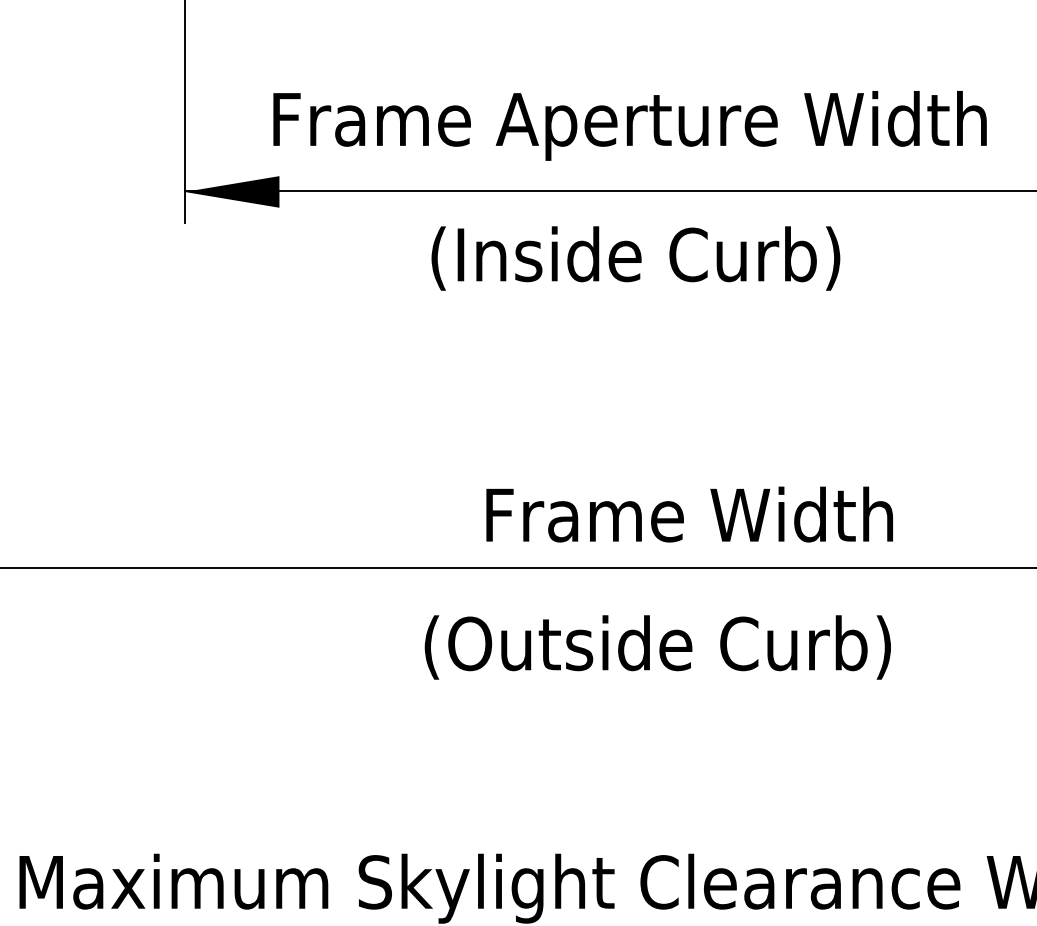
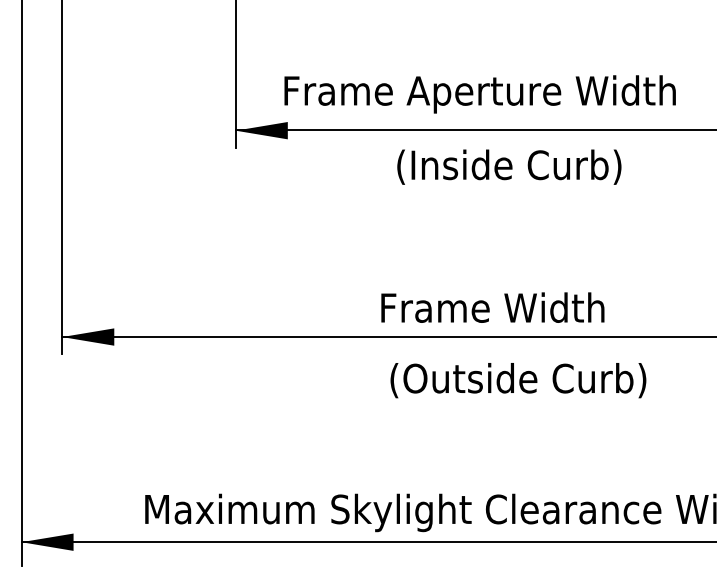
text: (636, 257) -> (509, 166), moved
text: (688, 514) -> (492, 307), moved
text: (657, 647) -> (518, 380), moved

